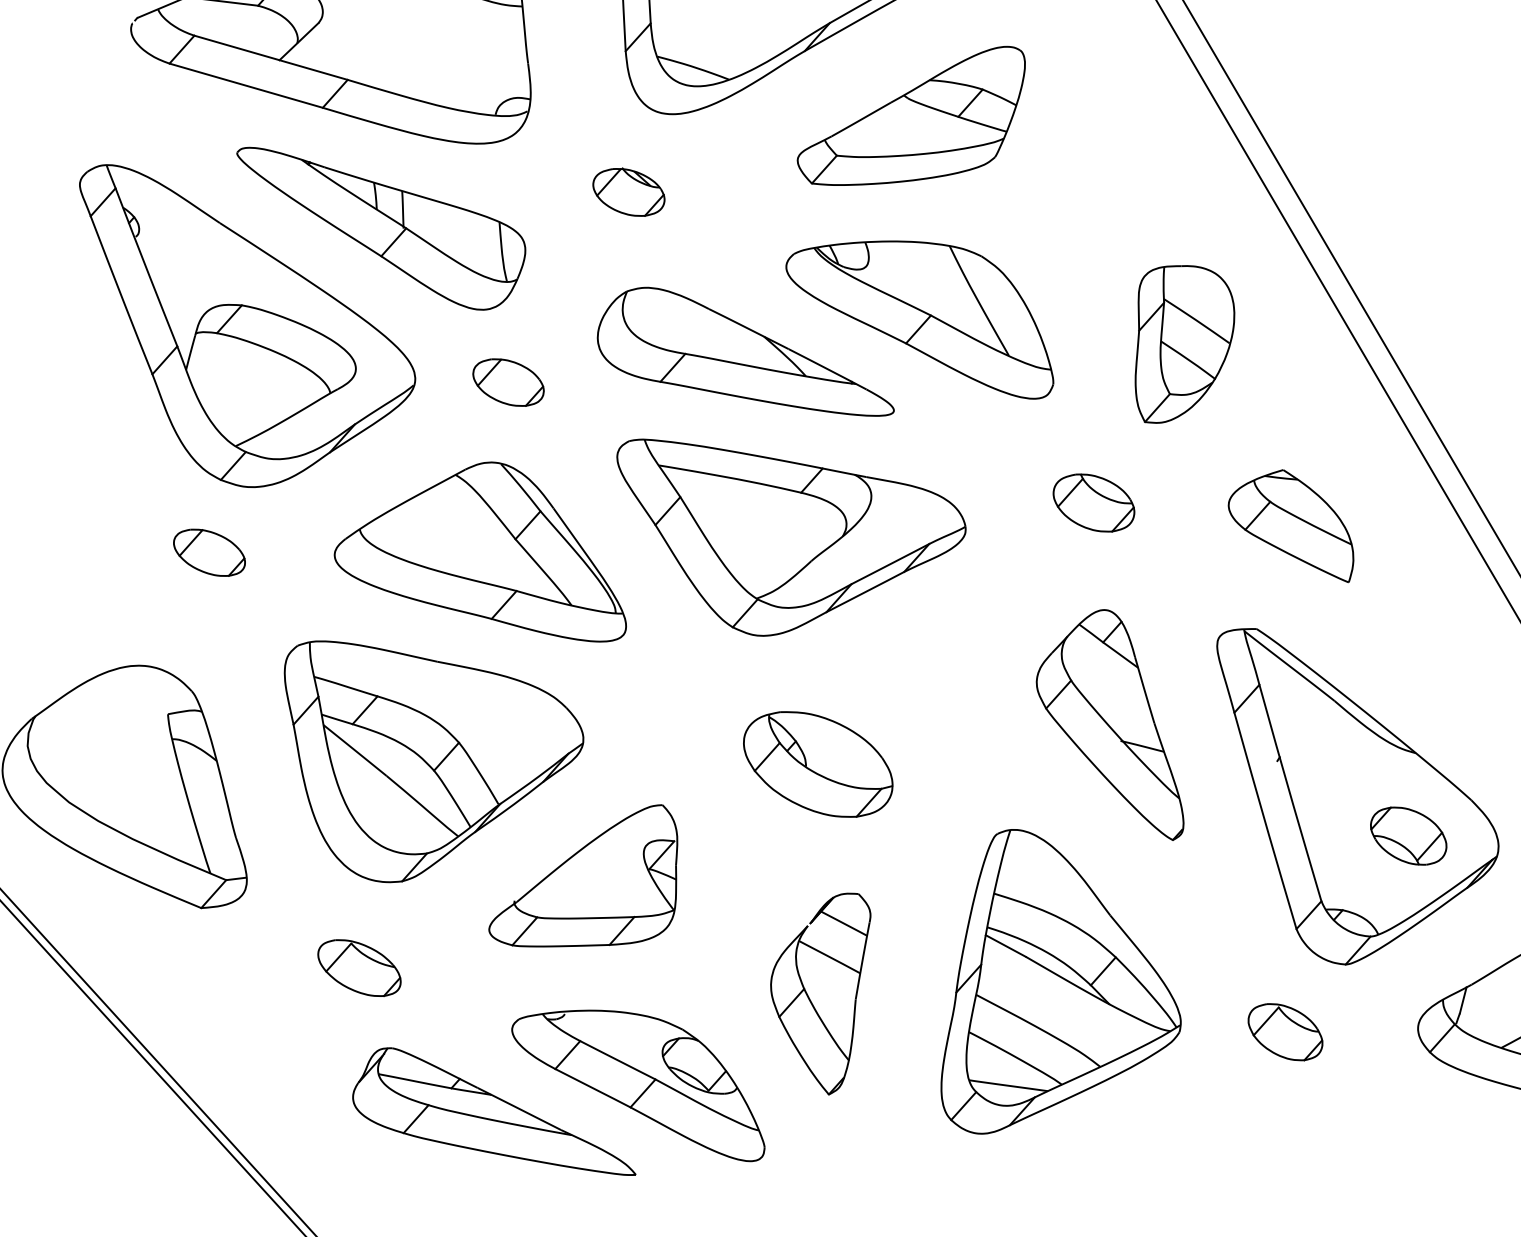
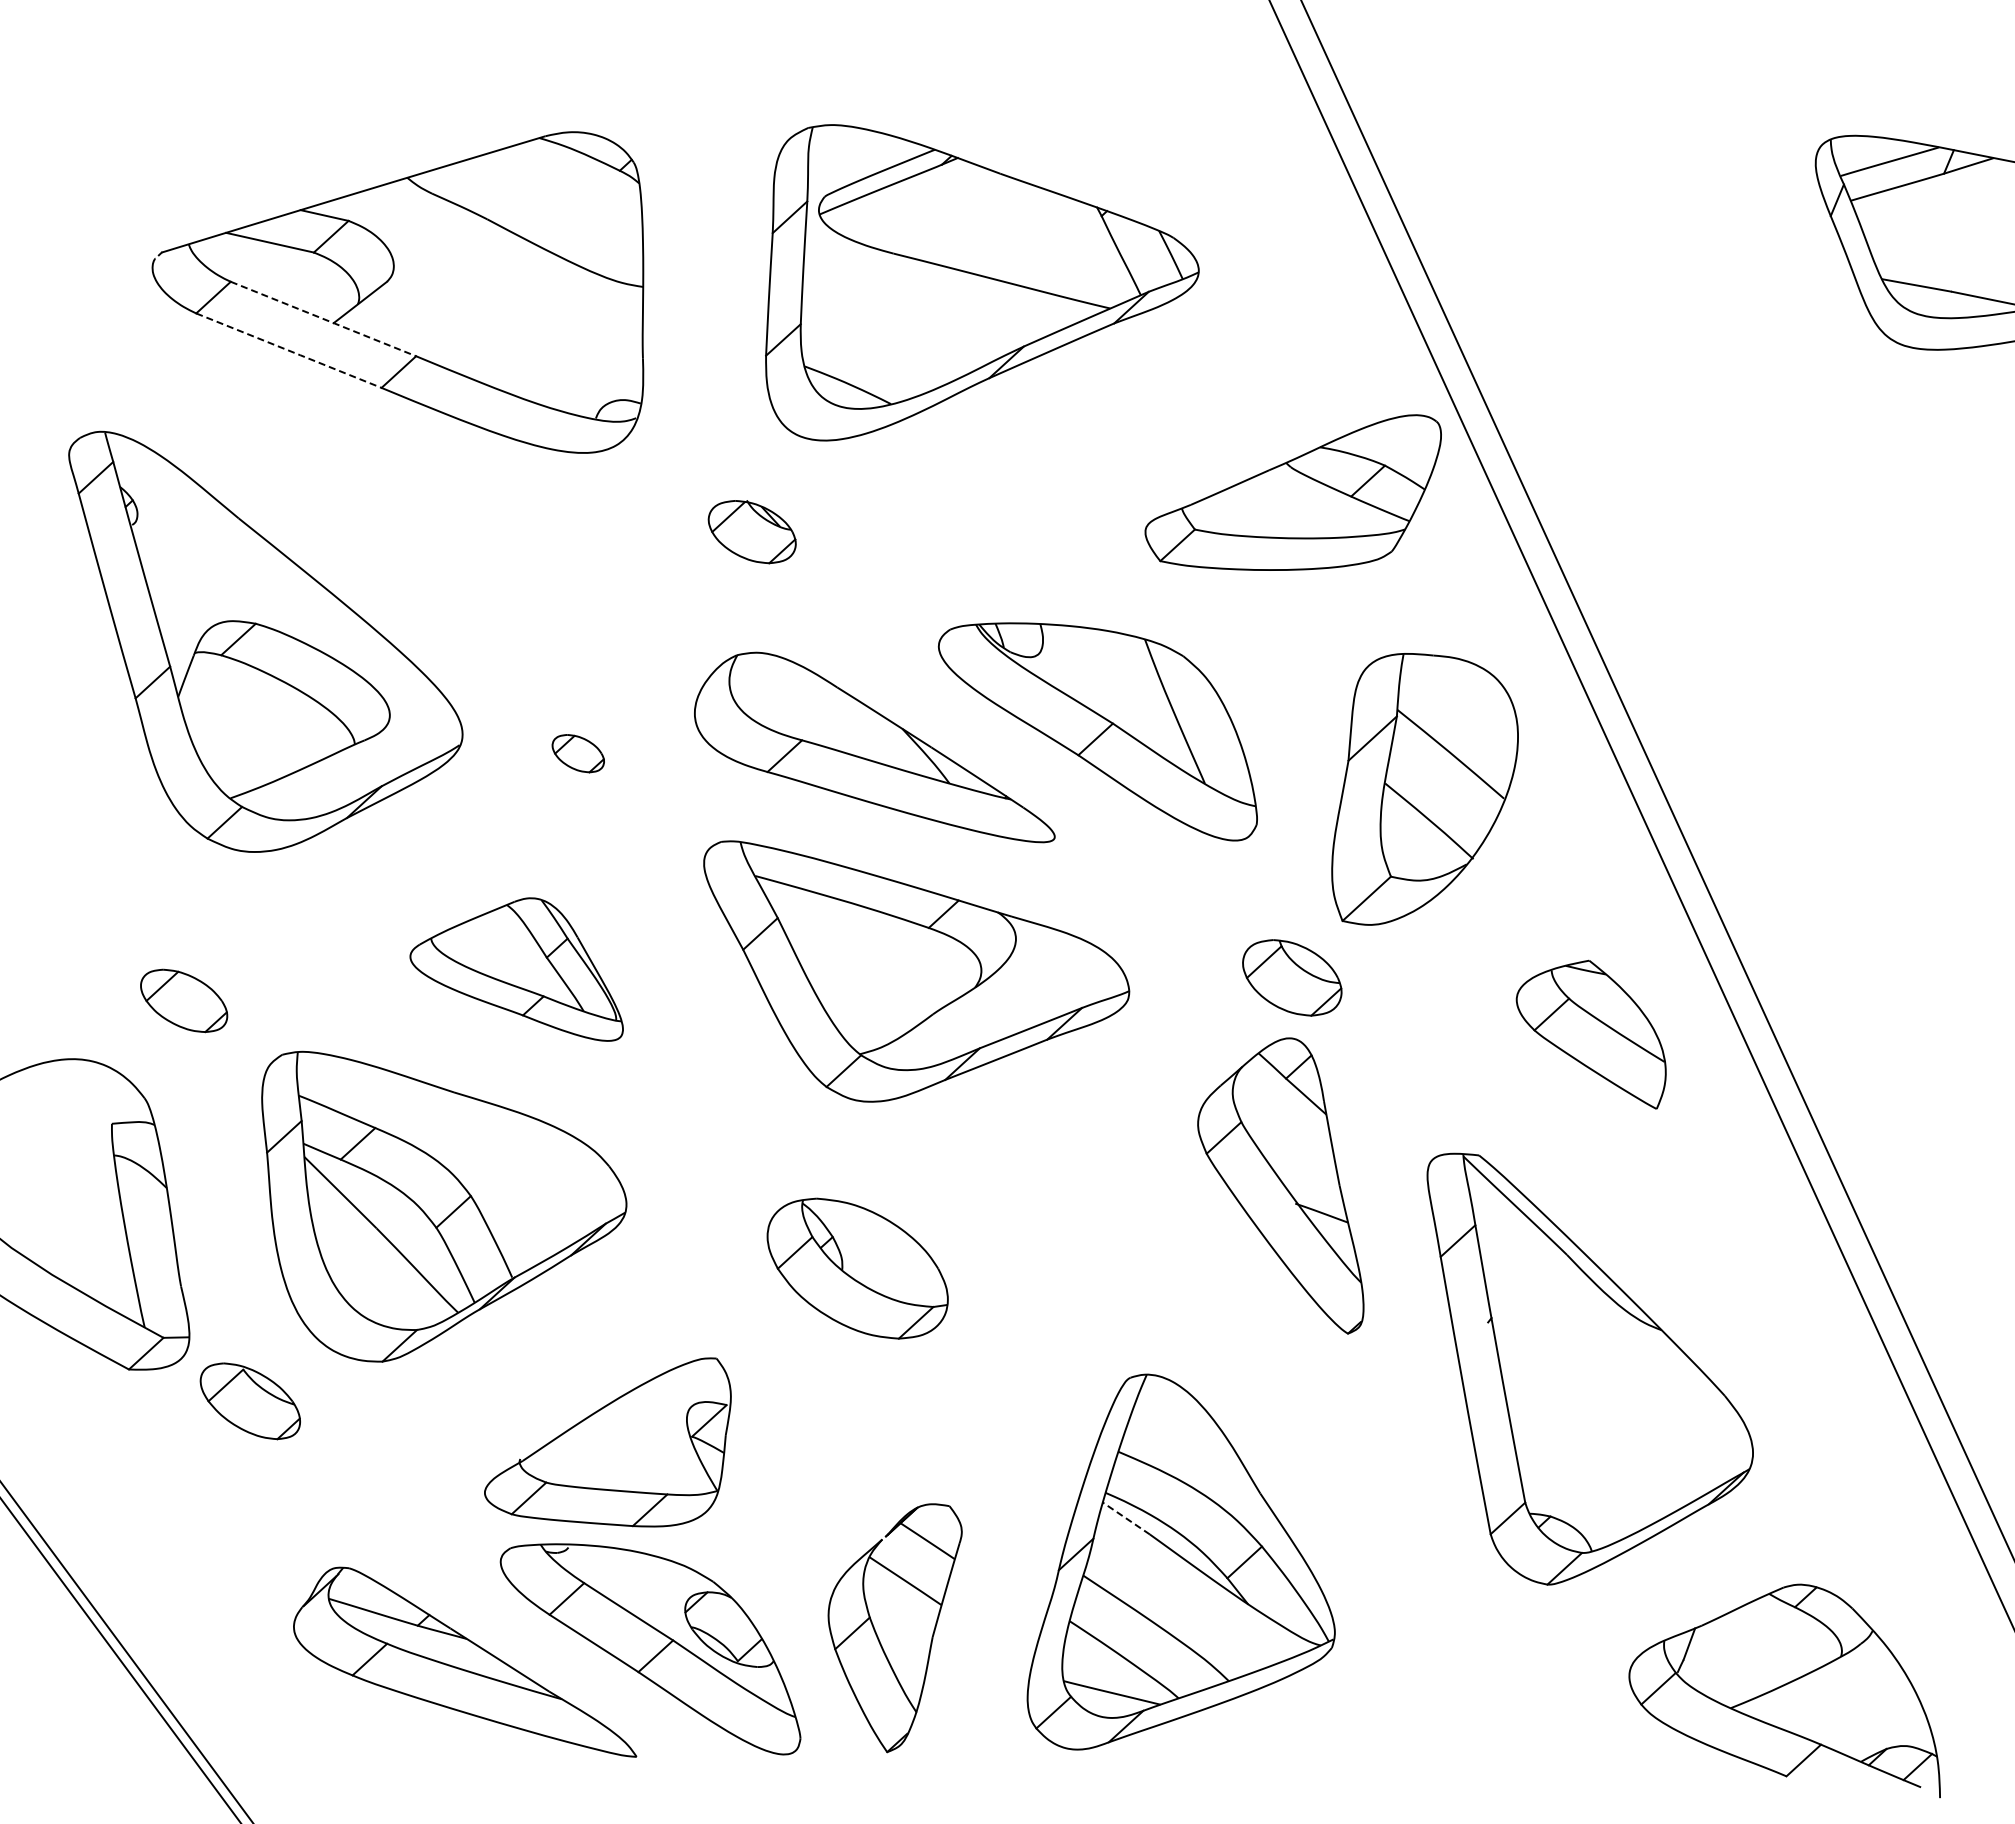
line: (271, 58) -> (323, 319), solid -> dashed
line: (246, 85) -> (289, 350), solid -> dashed
part: (911, 118) -> (1292, 492), moved
part: (383, 226) -> (442, 543), removed
part: (1183, 342) -> (1424, 789), size x1.4
part: (508, 382) -> (578, 753), size x0.6
part: (1290, 528) -> (1590, 1034), moved
part: (209, 552) -> (184, 1000), moved
part: (476, 559) -> (516, 969), size x0.6
part: (1107, 727) -> (1280, 1185), moved
part: (818, 764) -> (857, 1268), moved
part: (1408, 836) -> (1641, 1432), removed
part: (582, 880) -> (607, 1442), moved
line: (1005, 946) -> (1125, 1518), solid -> dashed
part: (358, 968) -> (249, 1401), moved
part: (824, 995) -> (894, 1628), moved
part: (1285, 1032) -> (1463, 1661), removed

